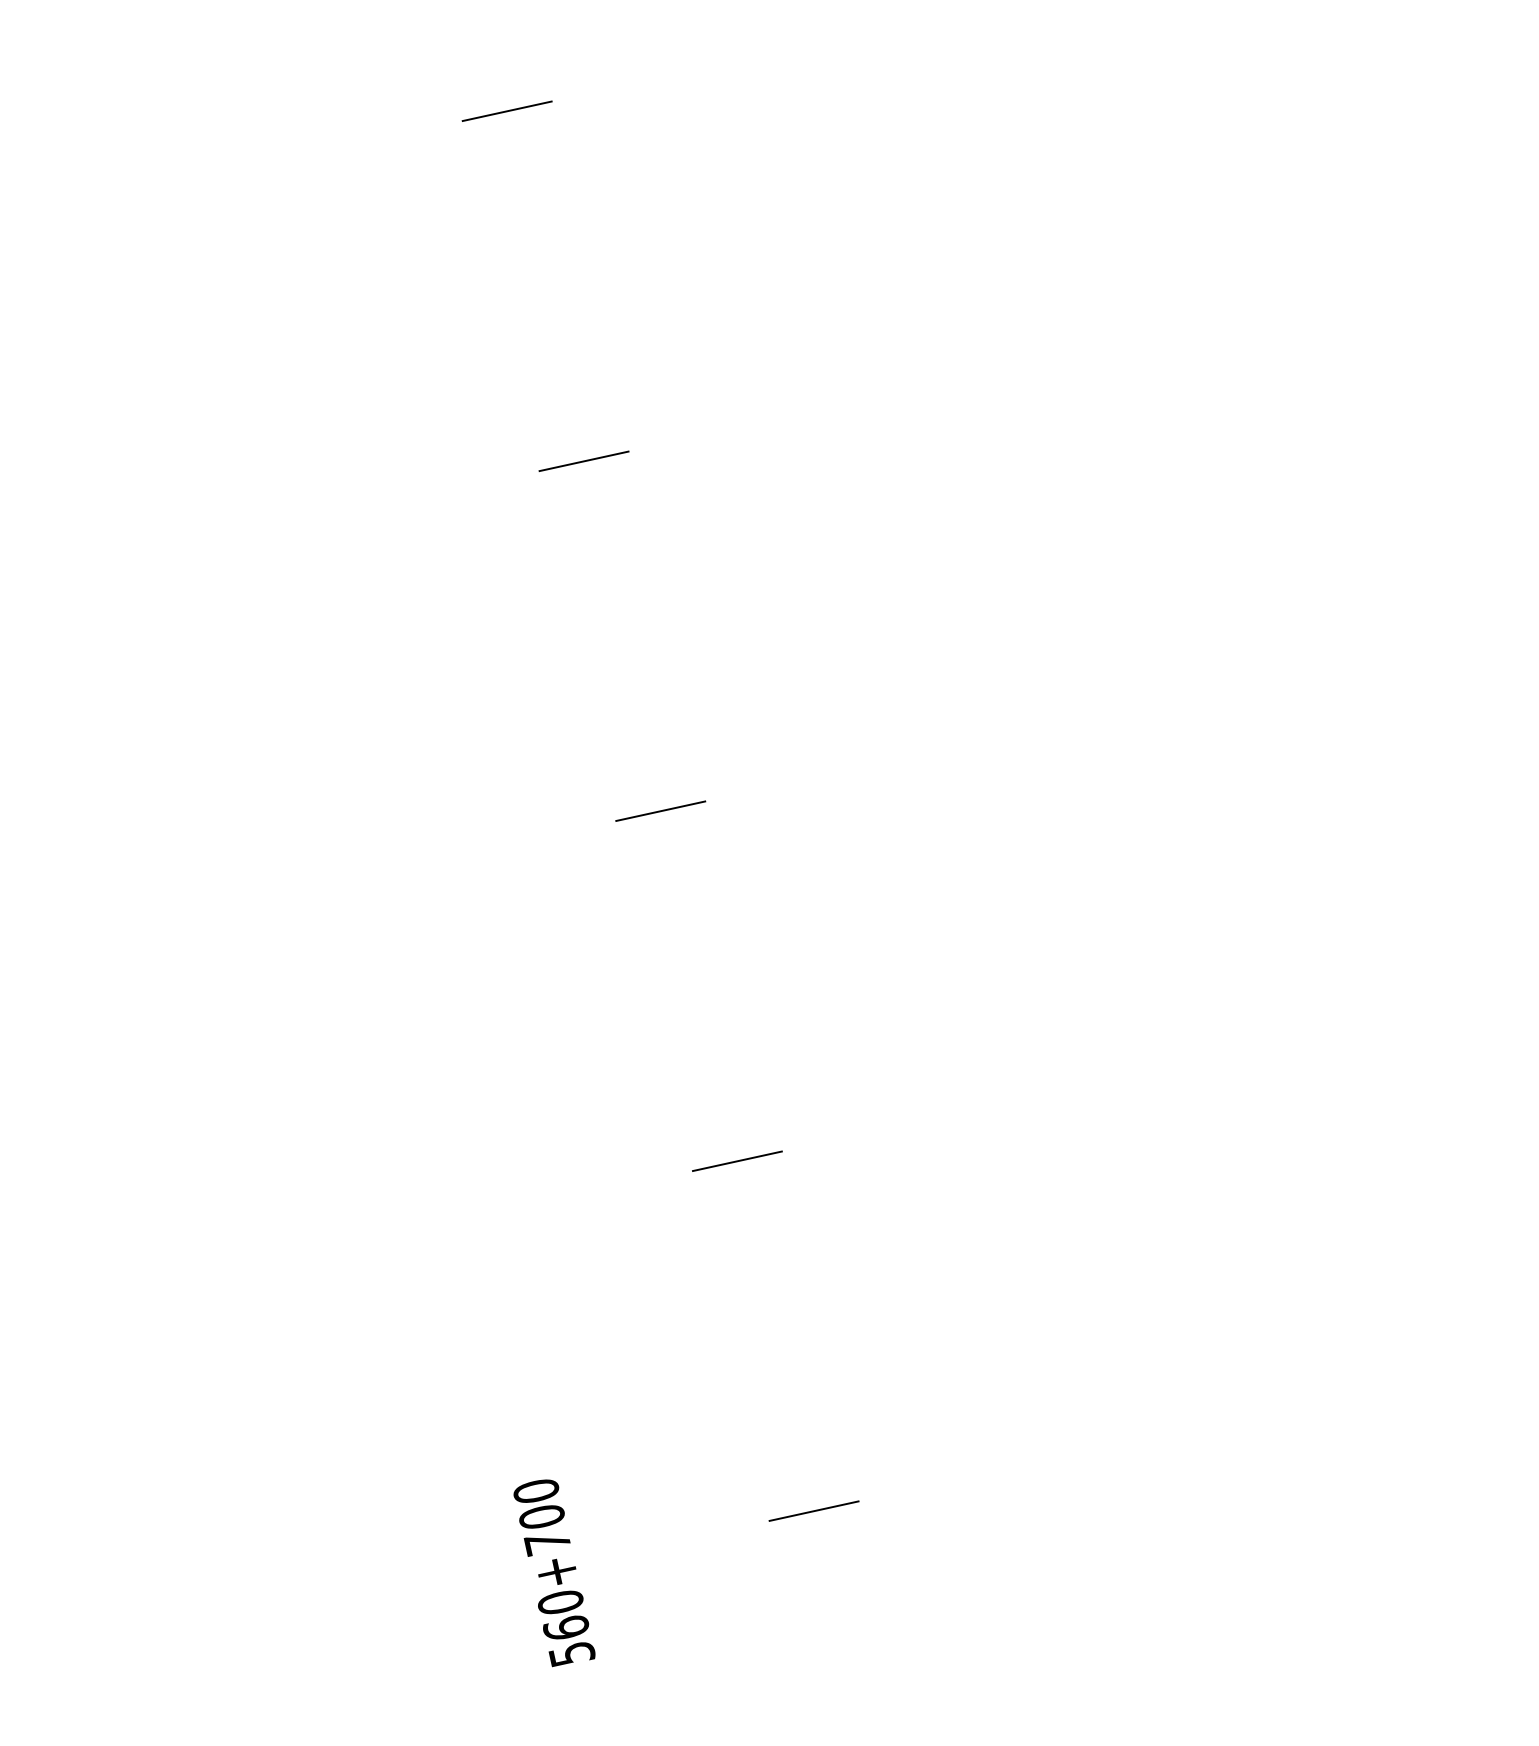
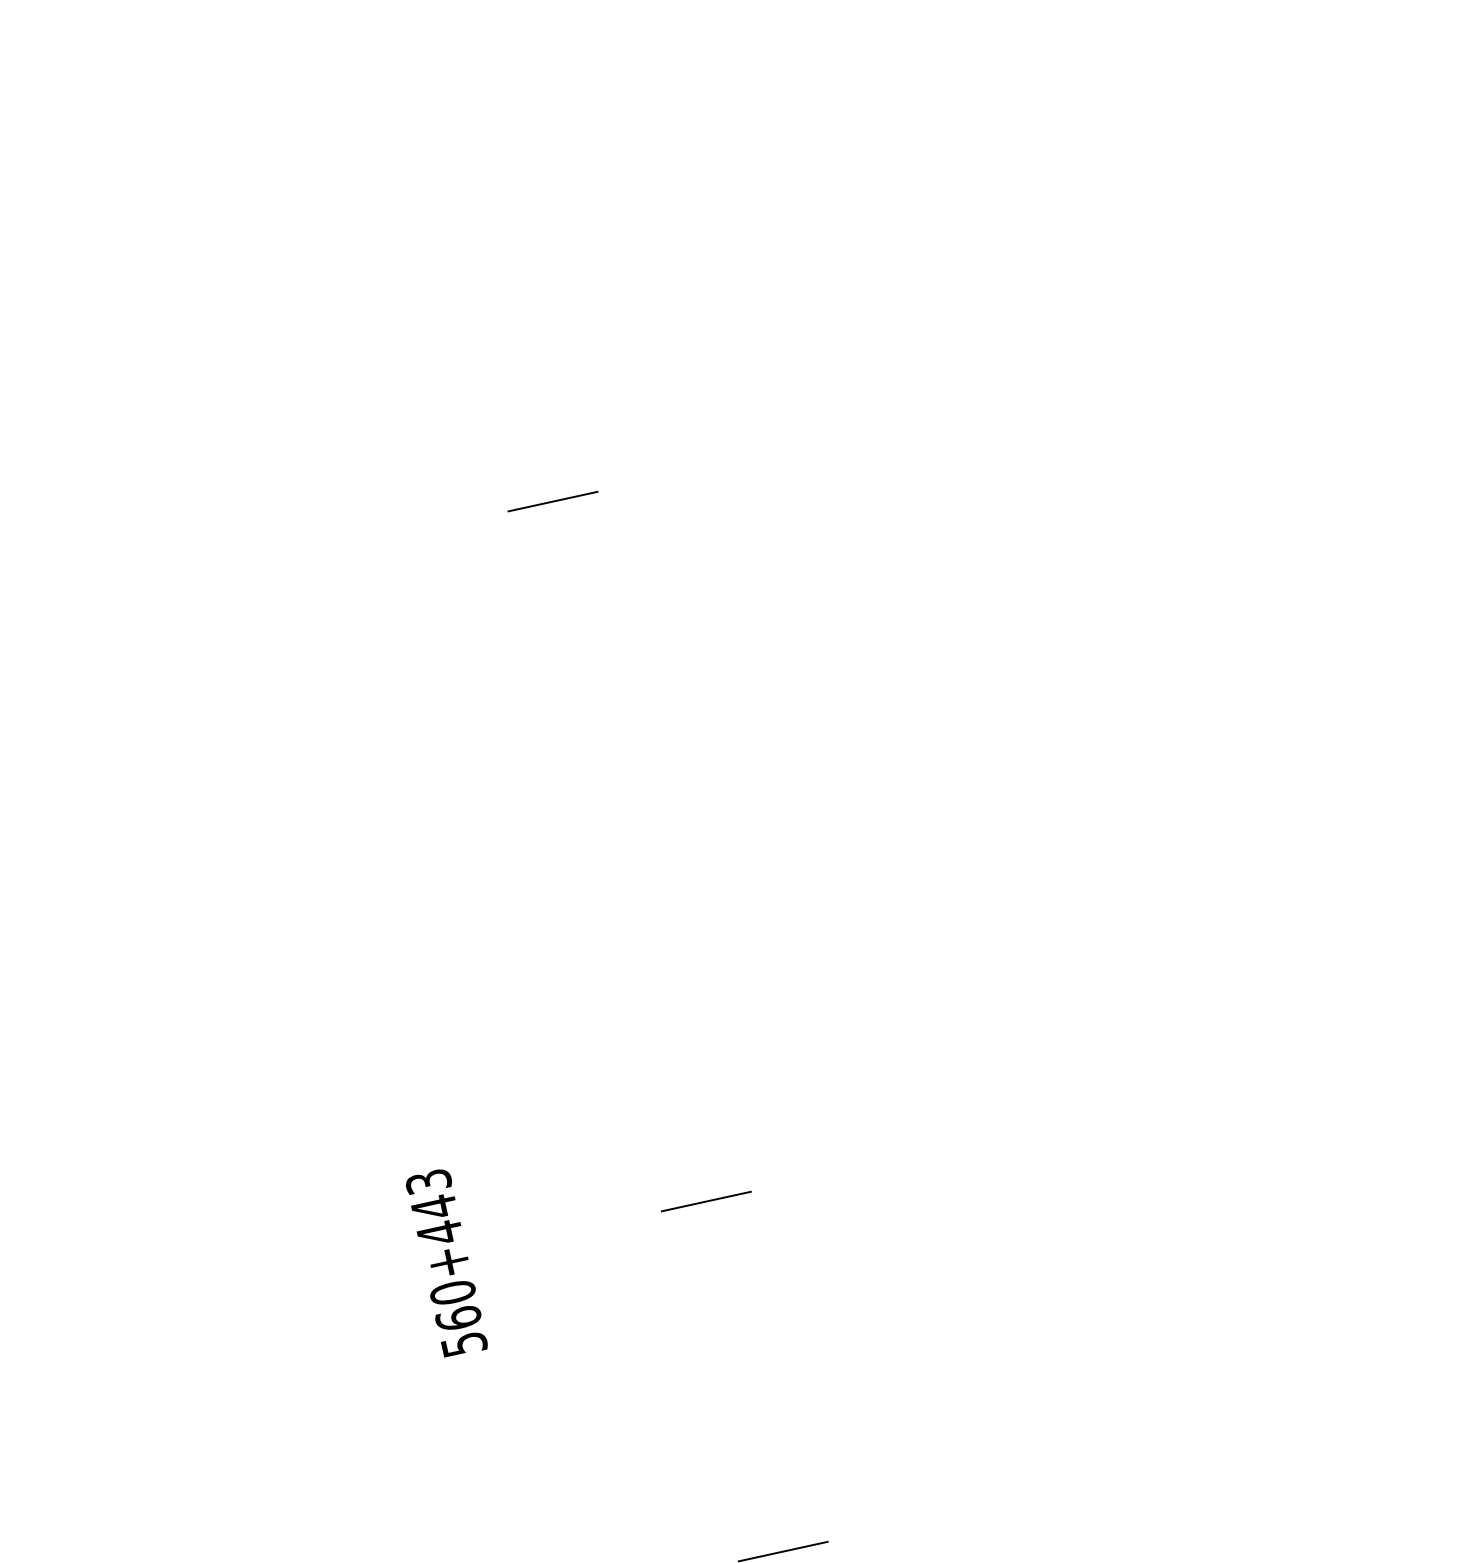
line: (583, 460) -> (475, 150), removed
line: (737, 1160) -> (629, 850), removed
text: (541, 1517) -> (433, 1207), 560+700 -> 560+443

